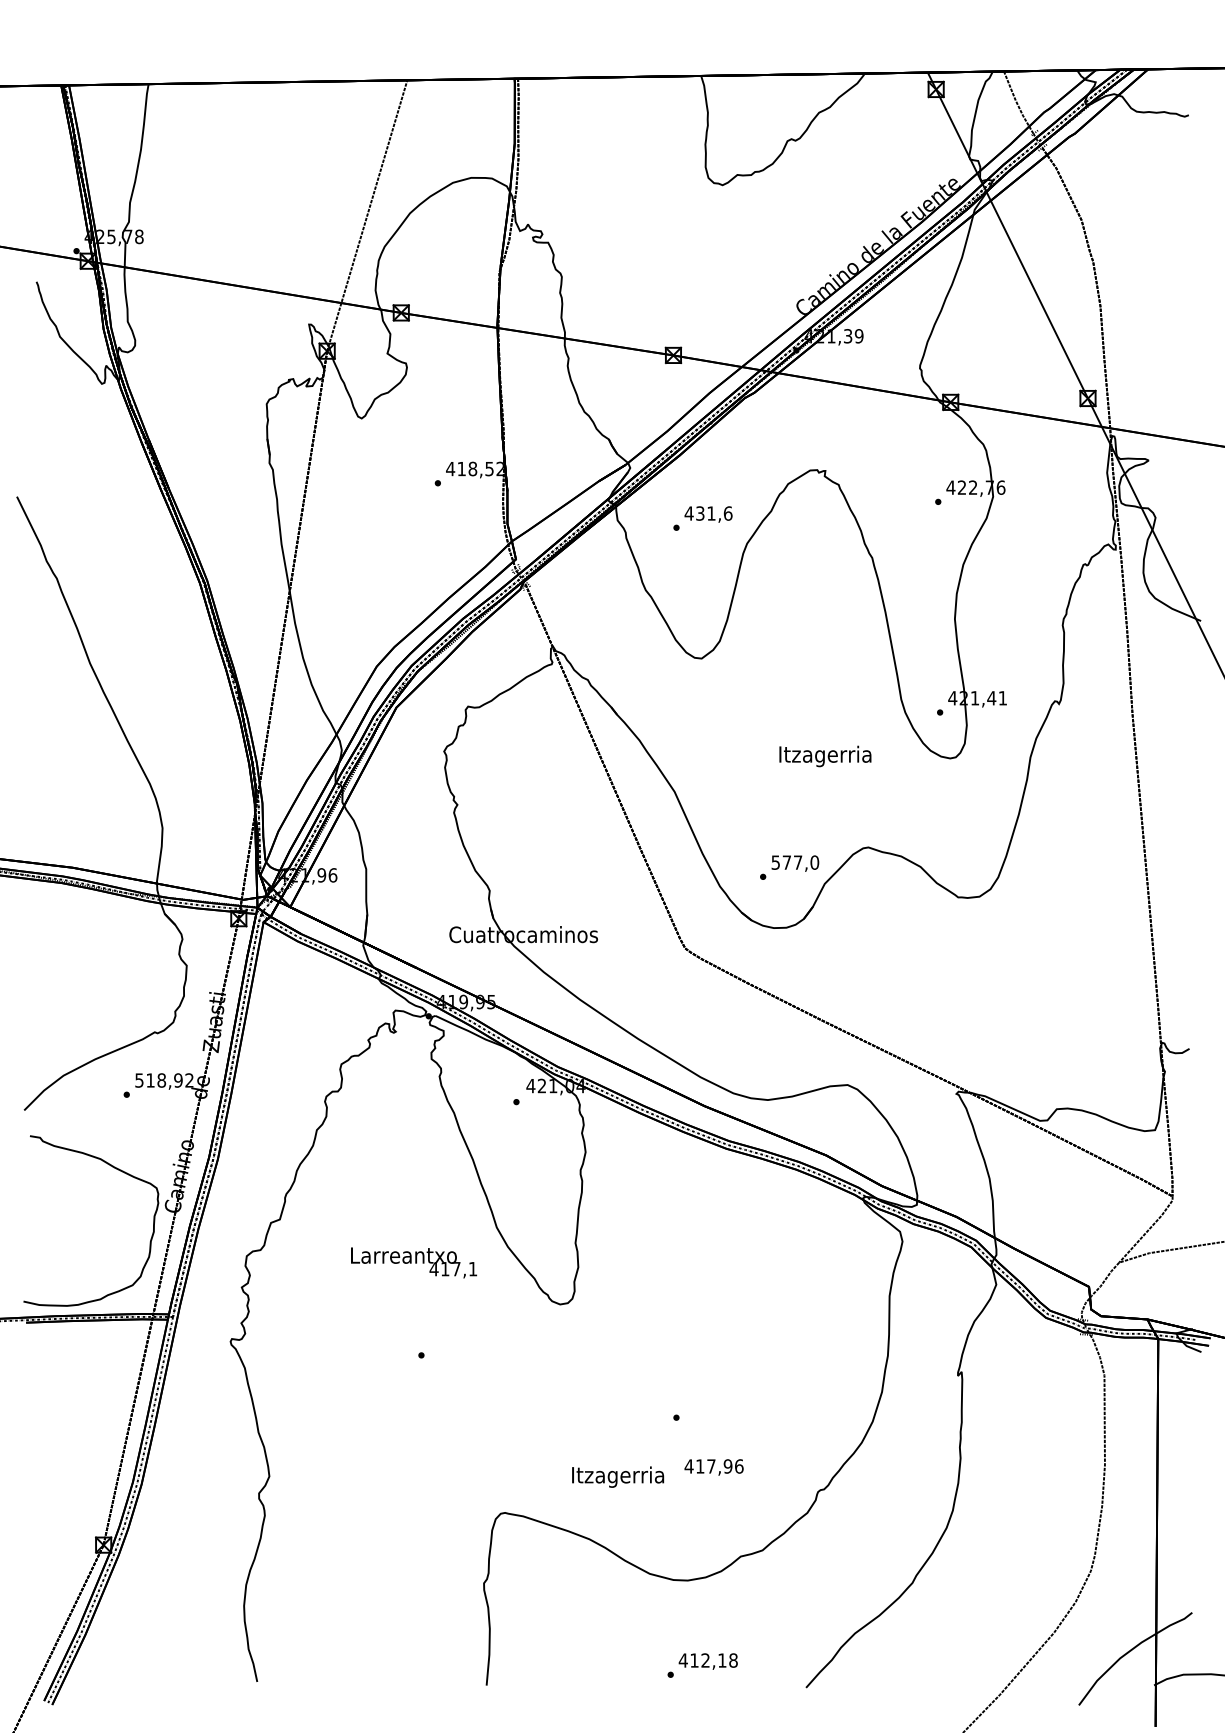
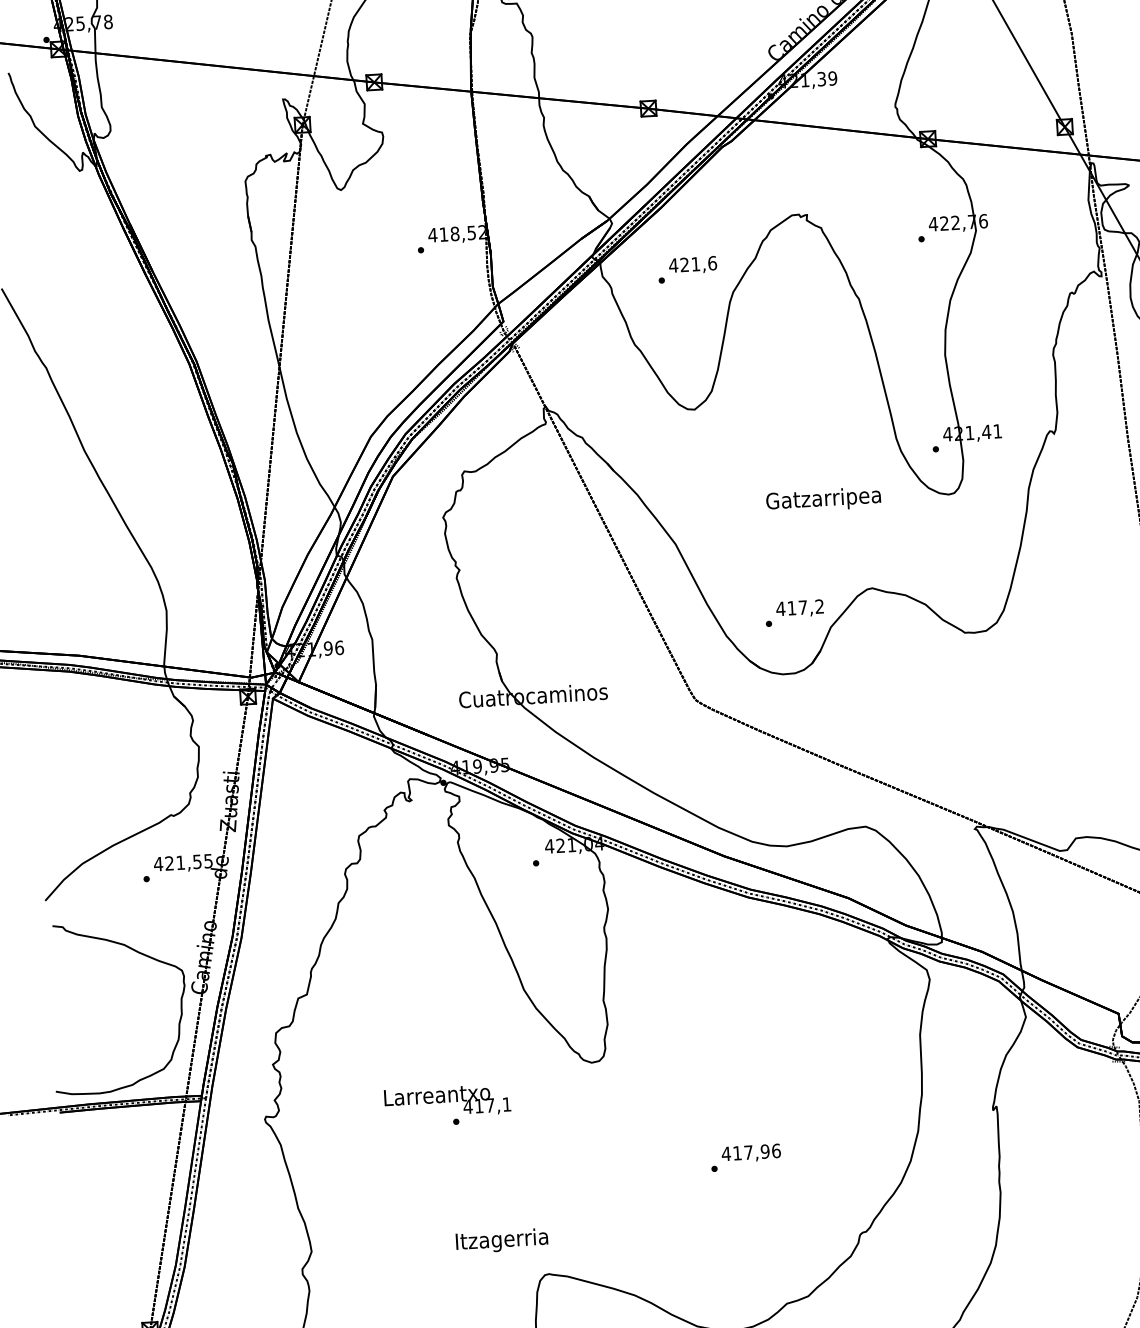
text: (700, 513) -> (684, 264), 431,6 -> 421,6
text: (824, 756) -> (823, 500), Itzagerria -> Gatzarripea
text: (795, 862) -> (800, 607), 577,0 -> 417,2
text: (163, 1080) -> (182, 862), 518,92 -> 421,55
text: (413, 1262) -> (447, 1101), moved
text: (713, 1467) -> (750, 1153), moved
text: (618, 1476) -> (502, 1240), moved

